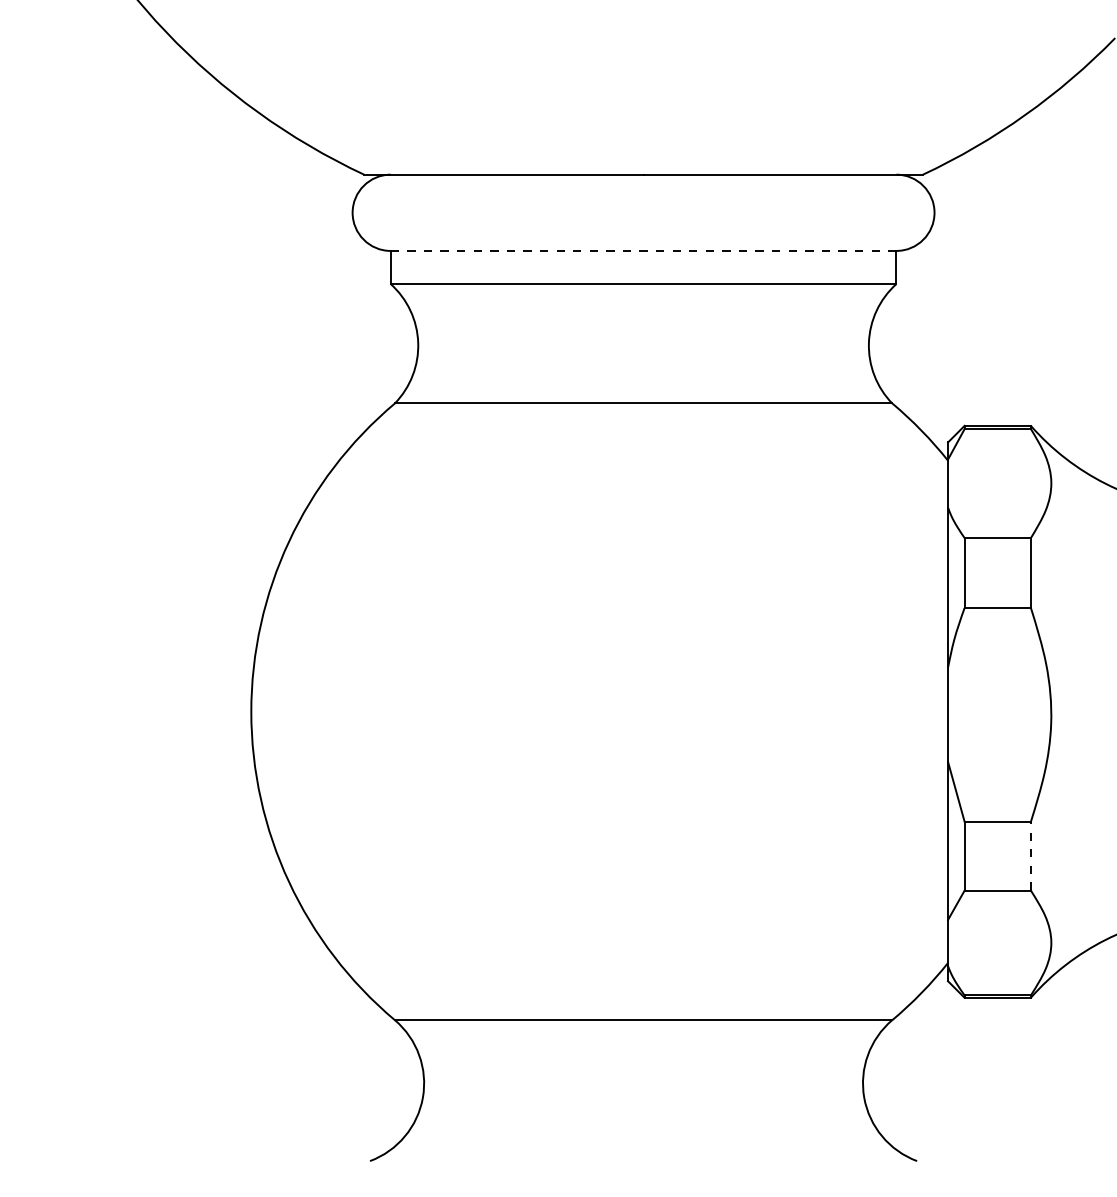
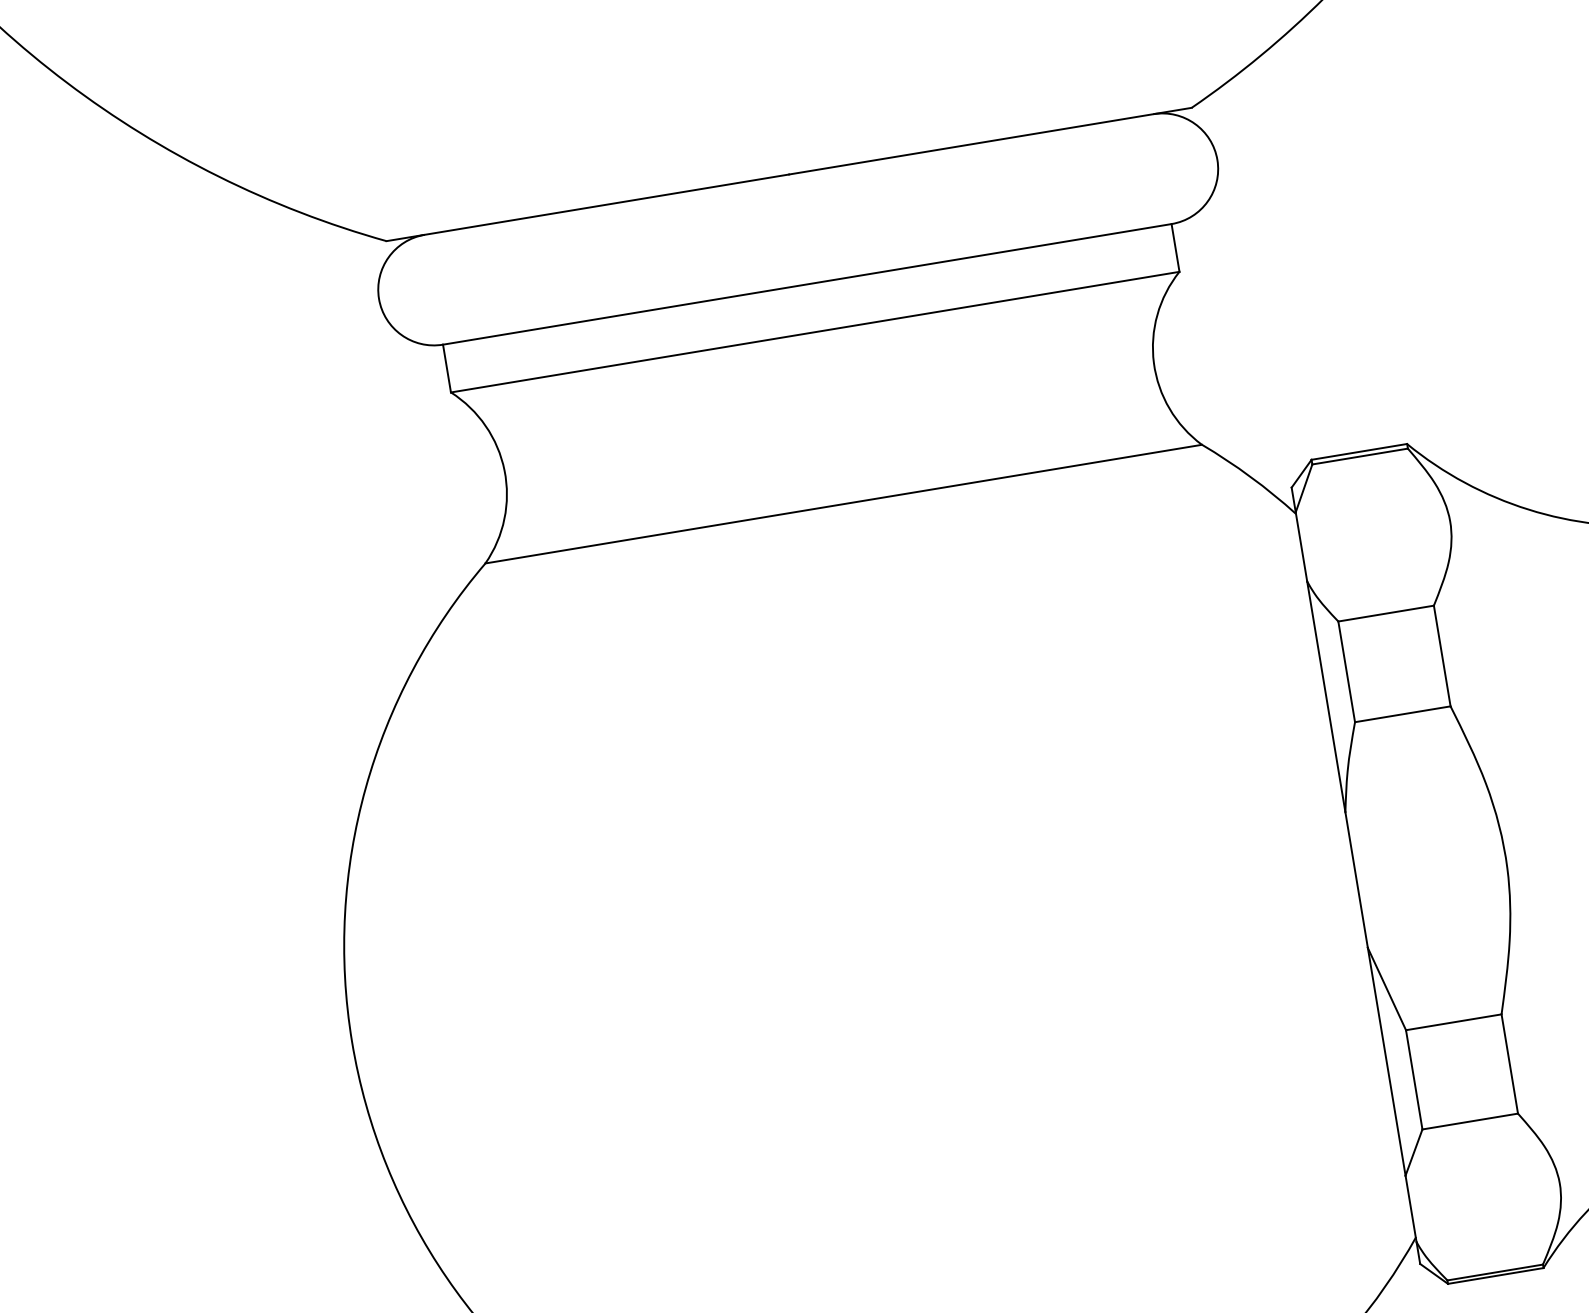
line: (643, 250) -> (807, 283), dashed -> solid
line: (1030, 855) -> (1508, 1063), dashed -> solid

